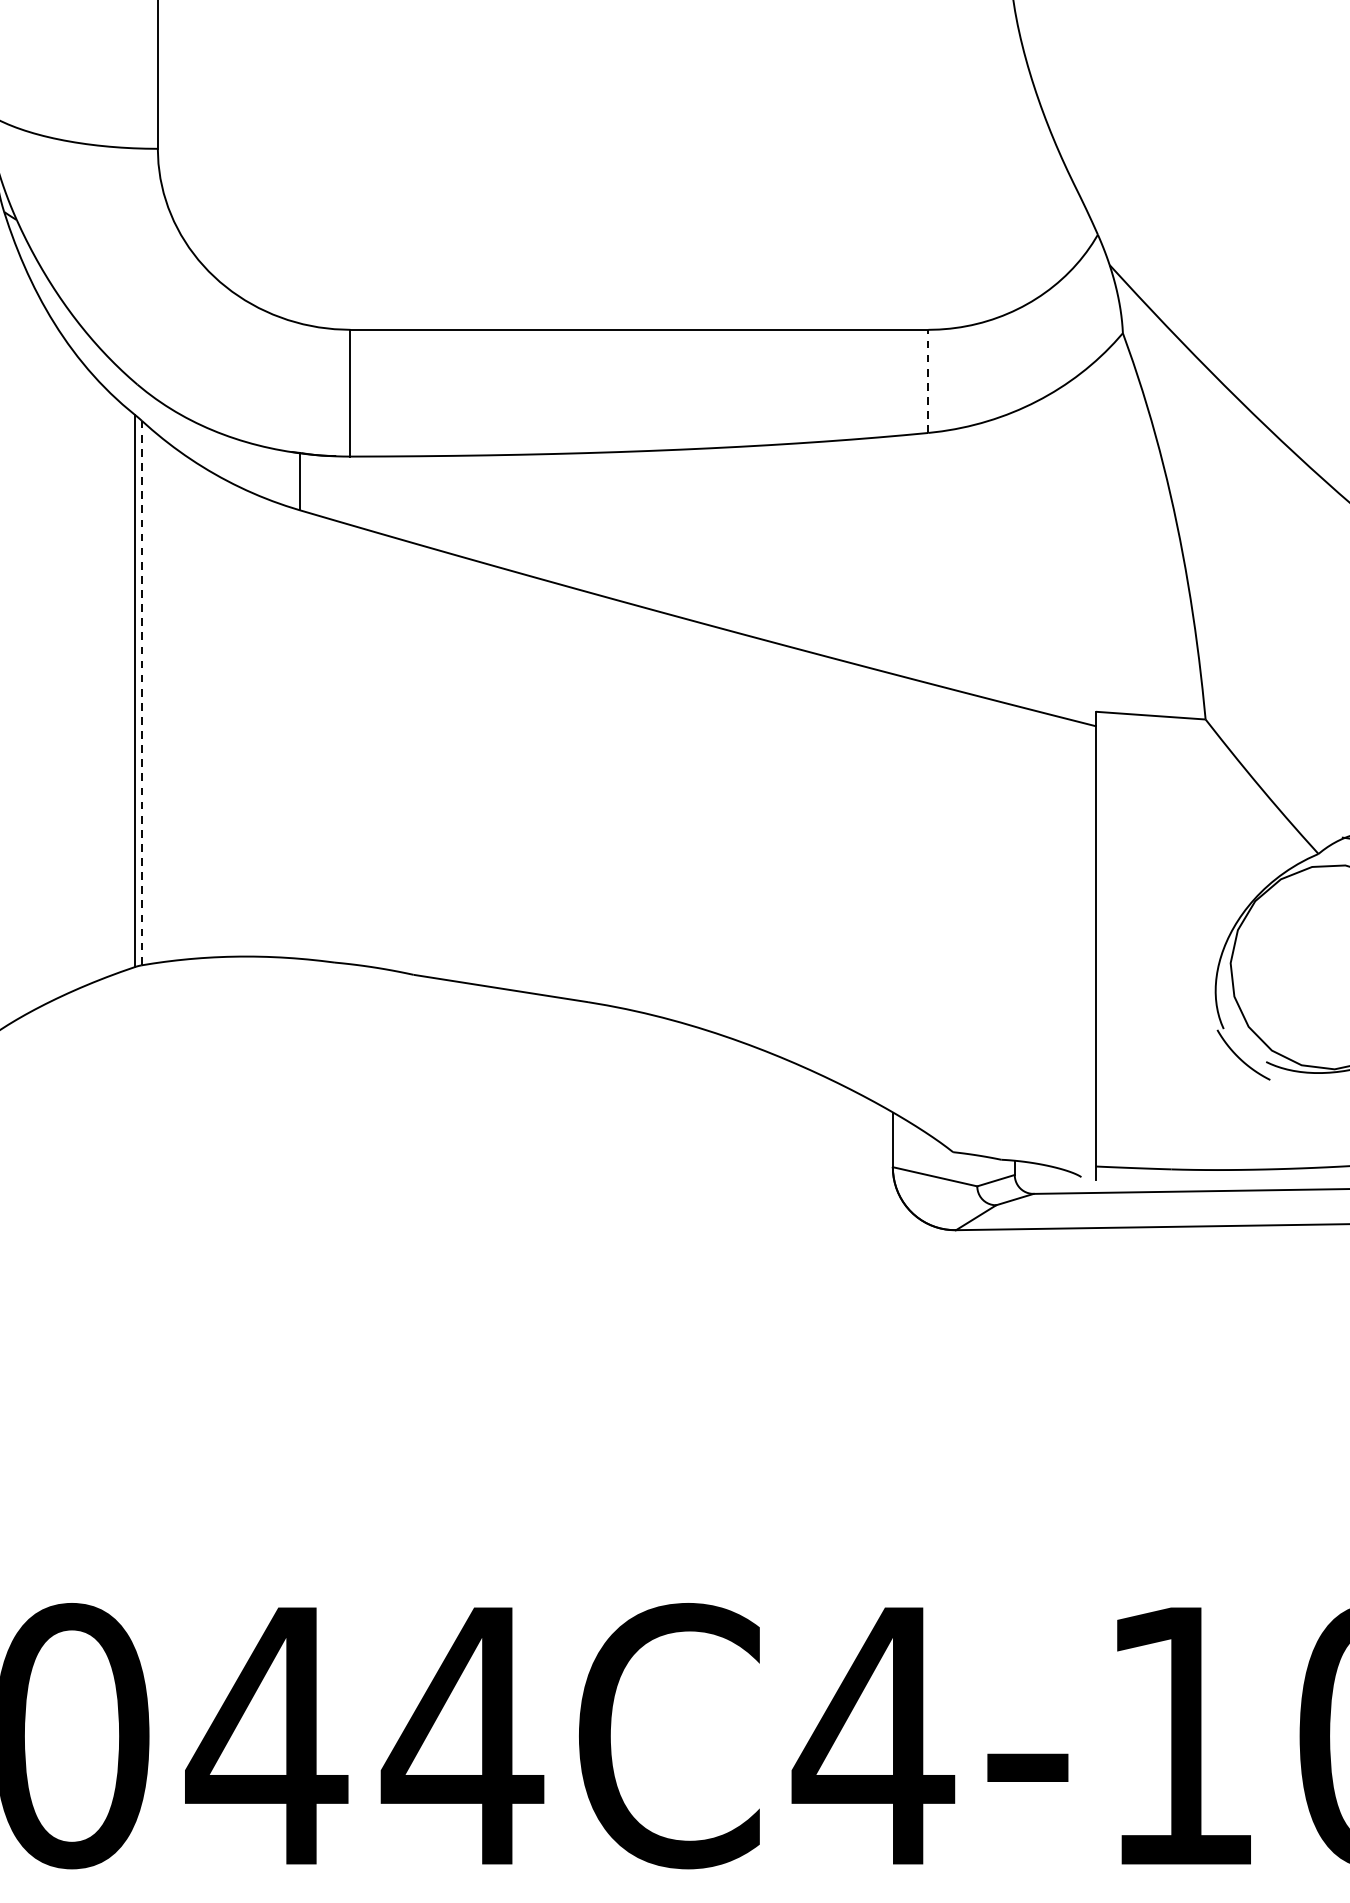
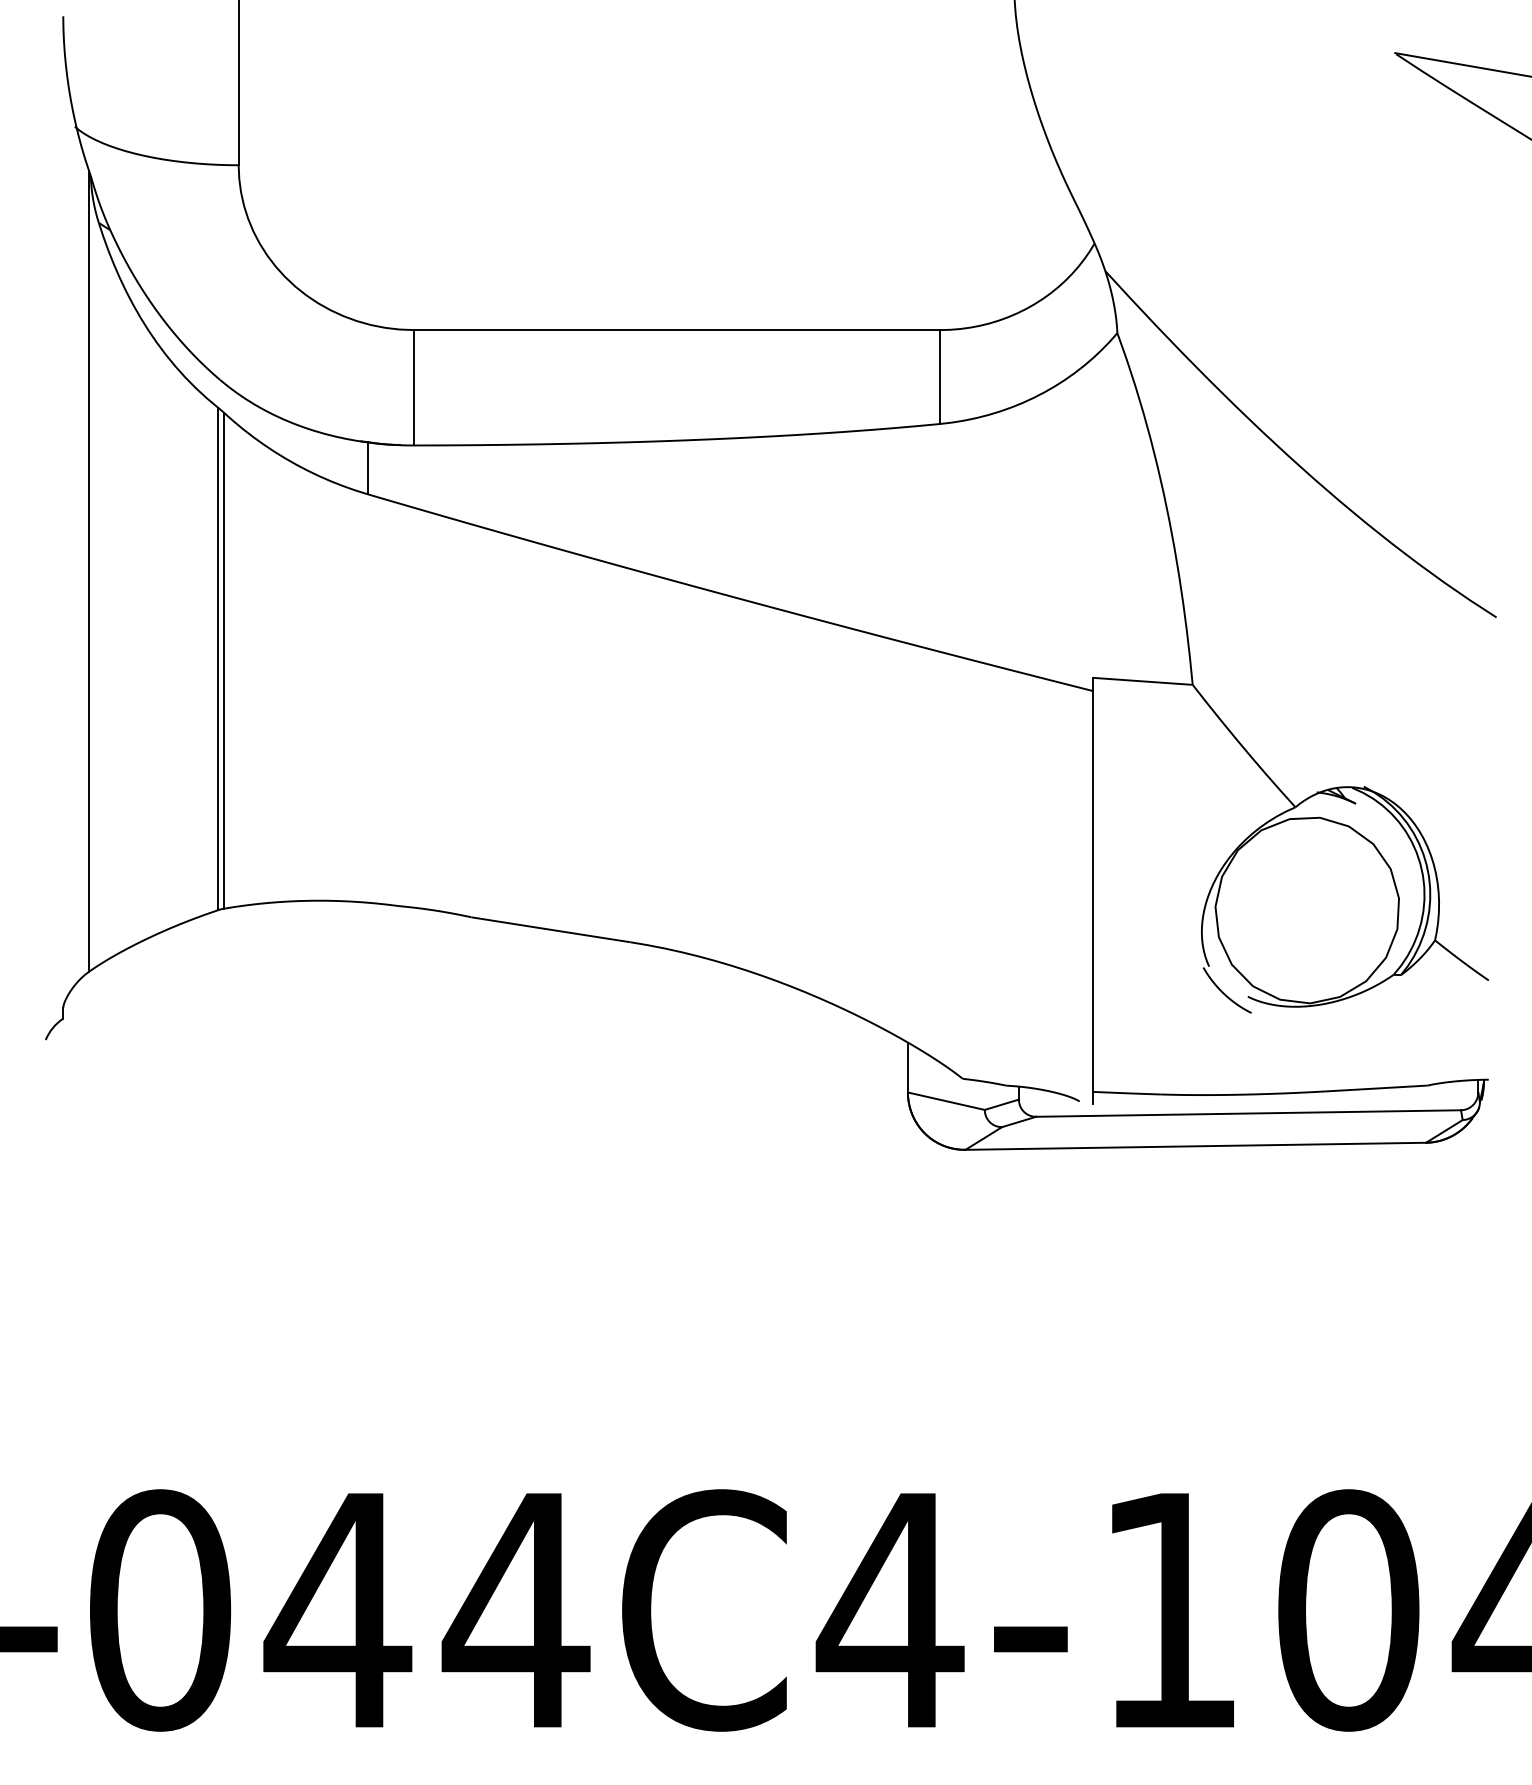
line: (928, 381) -> (940, 377), dashed -> solid
line: (142, 692) -> (224, 660), dashed -> solid

